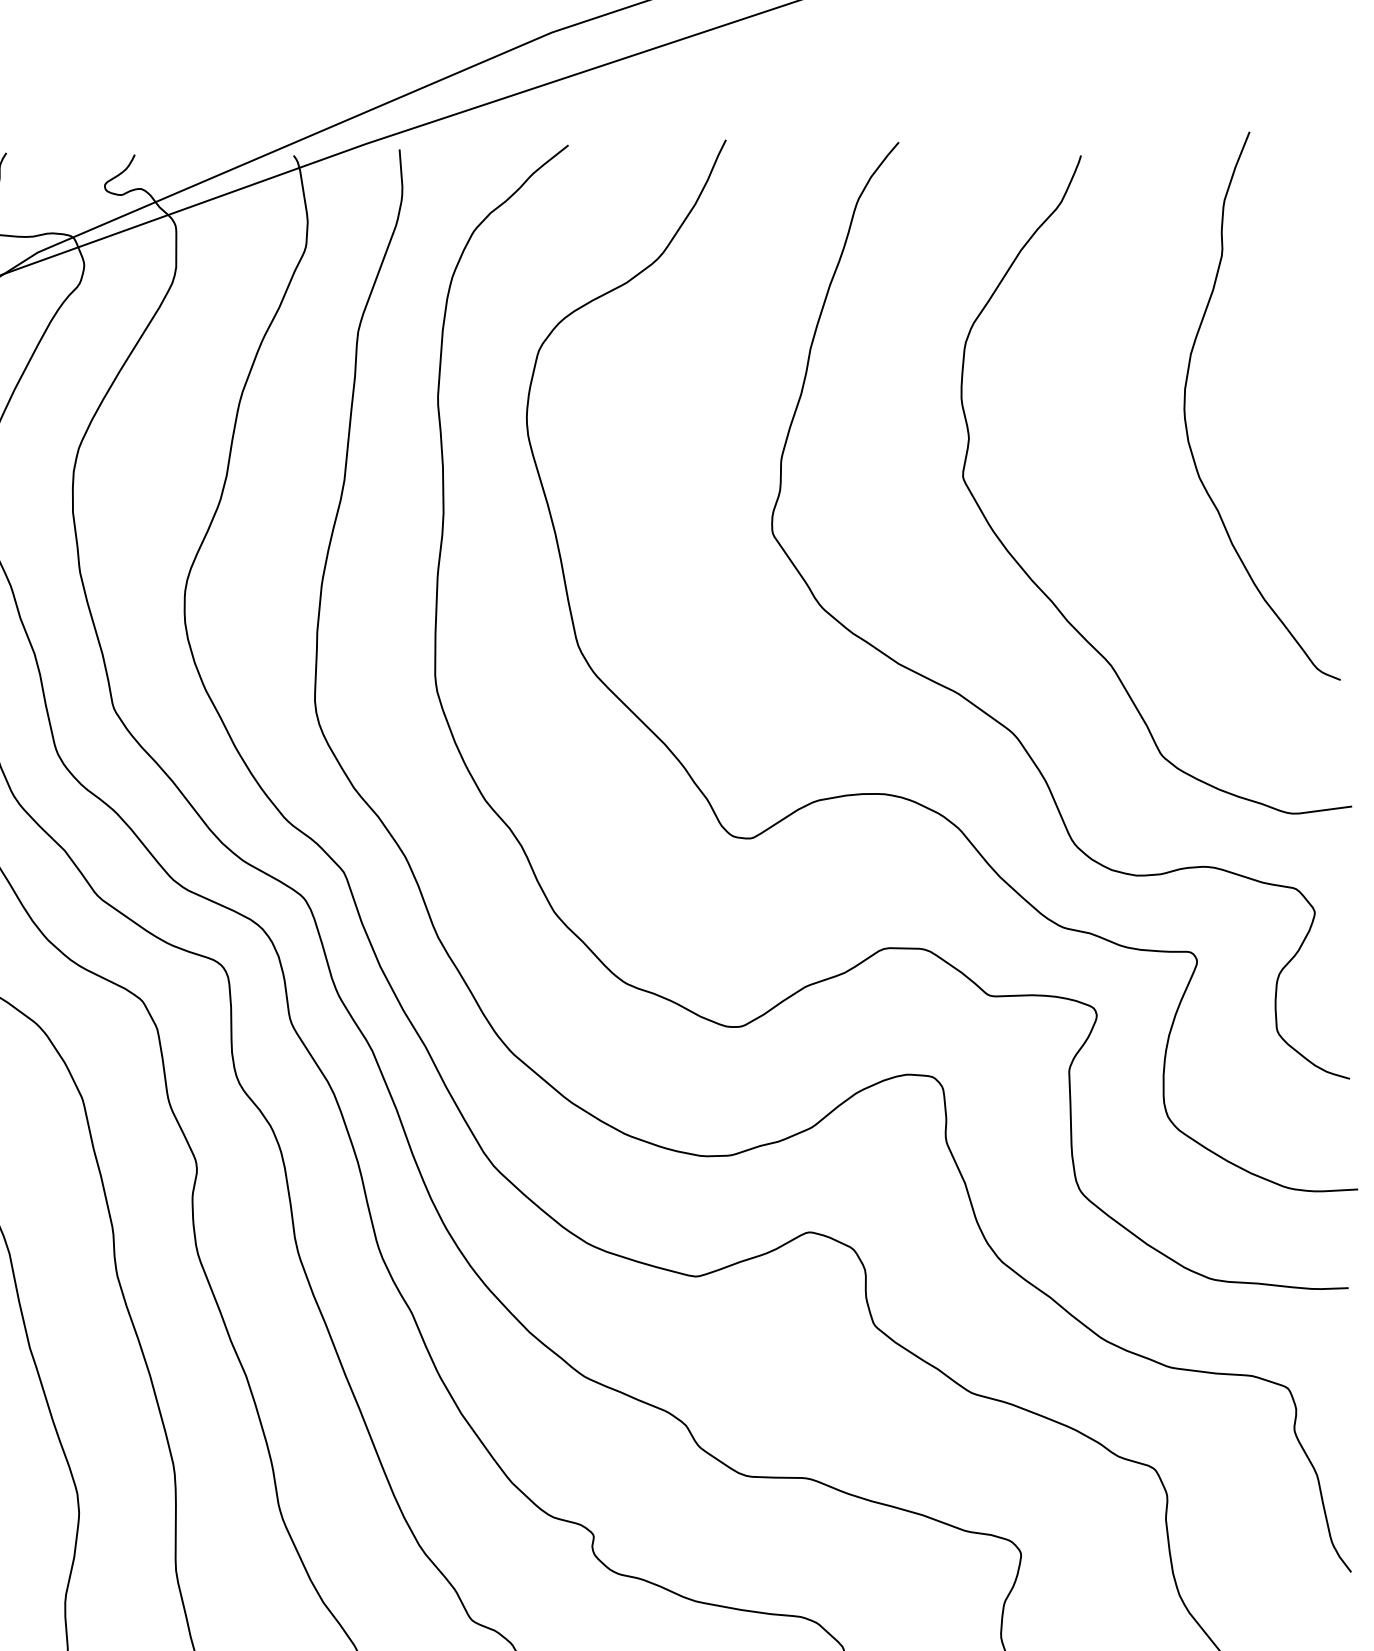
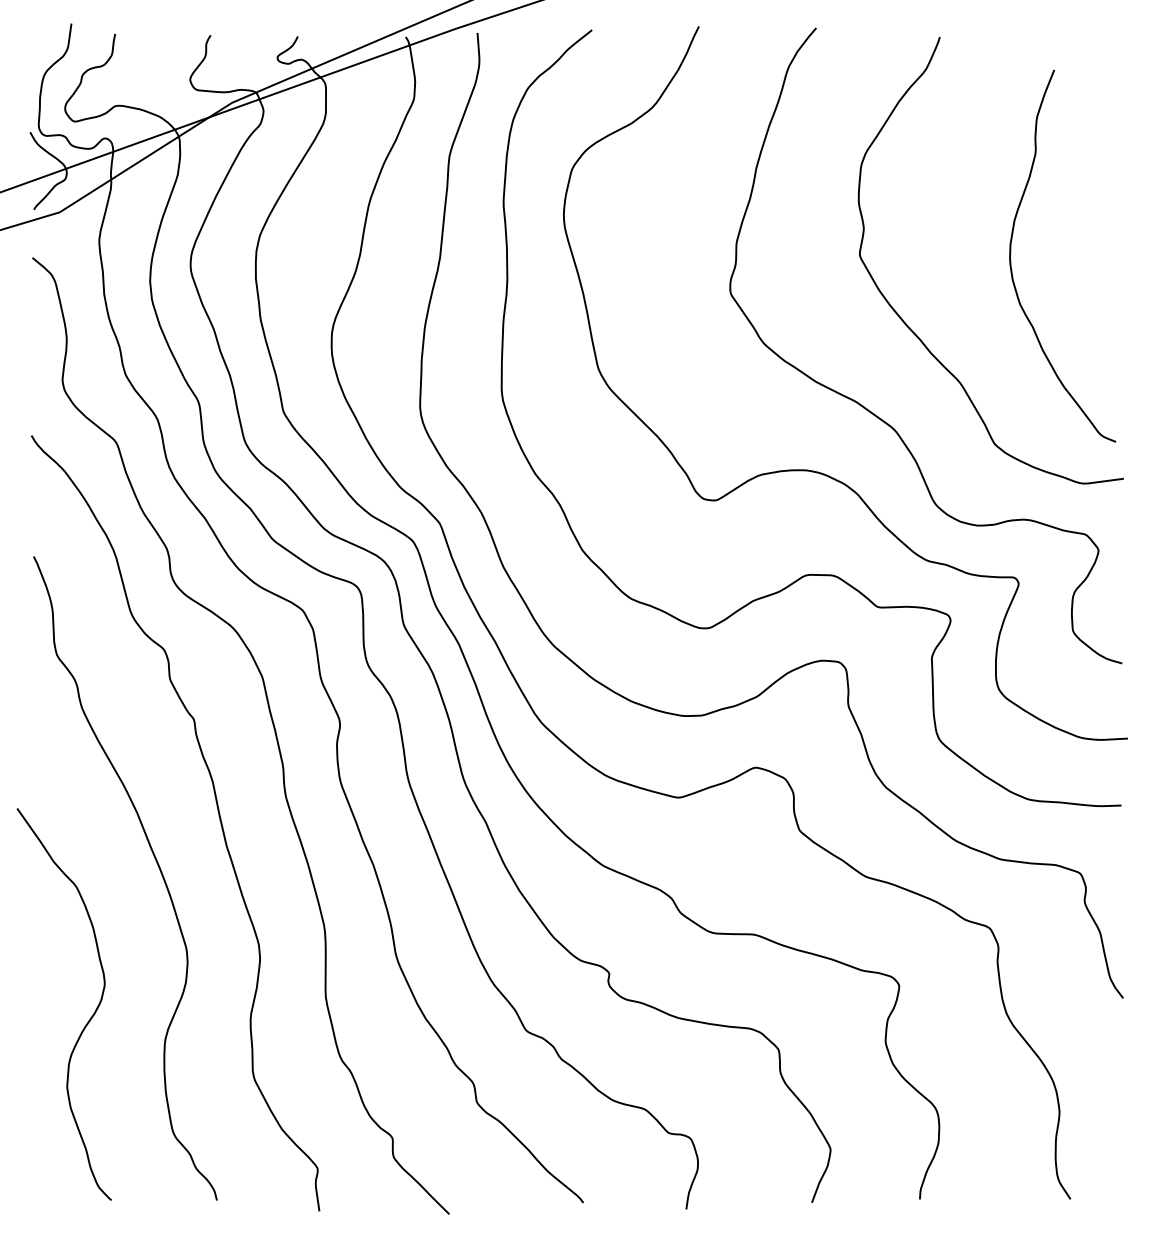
curve: (1186, 403) -> (1011, 254), moved

